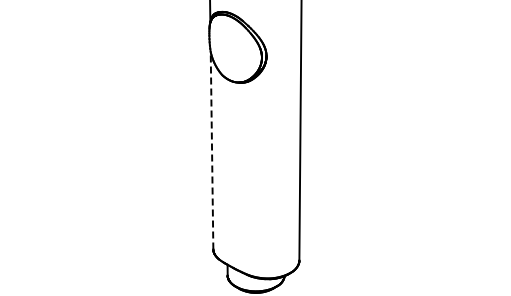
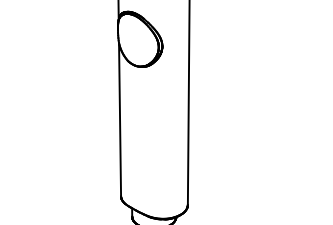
line: (212, 150) -> (120, 119), dashed -> solid

